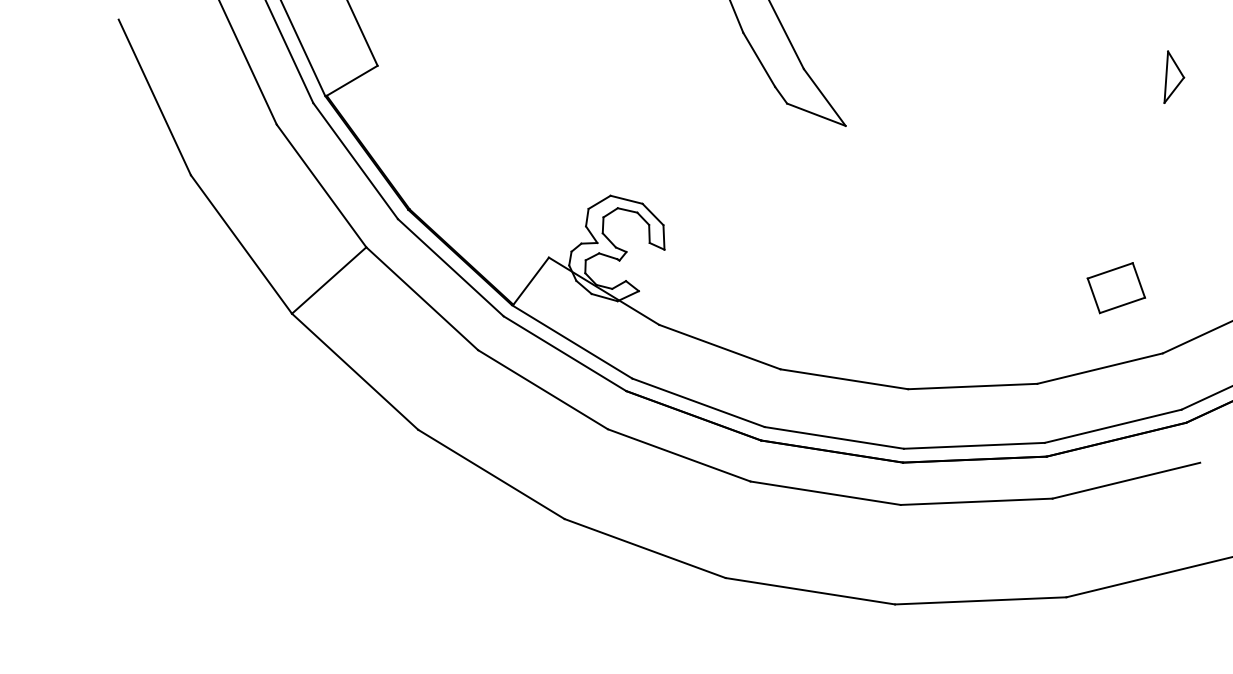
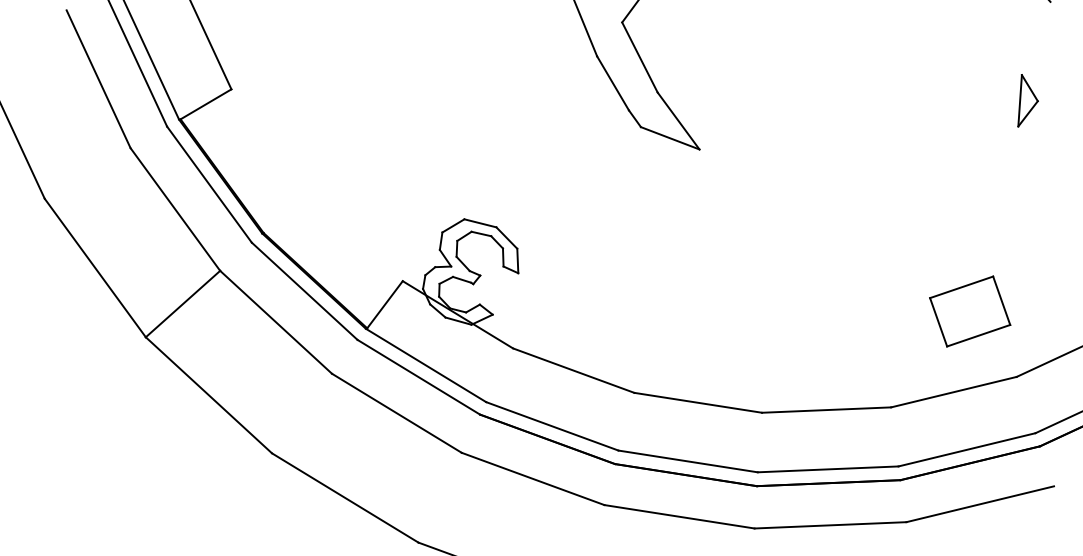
part: (1116, 288) -> (970, 312), size x1.4

